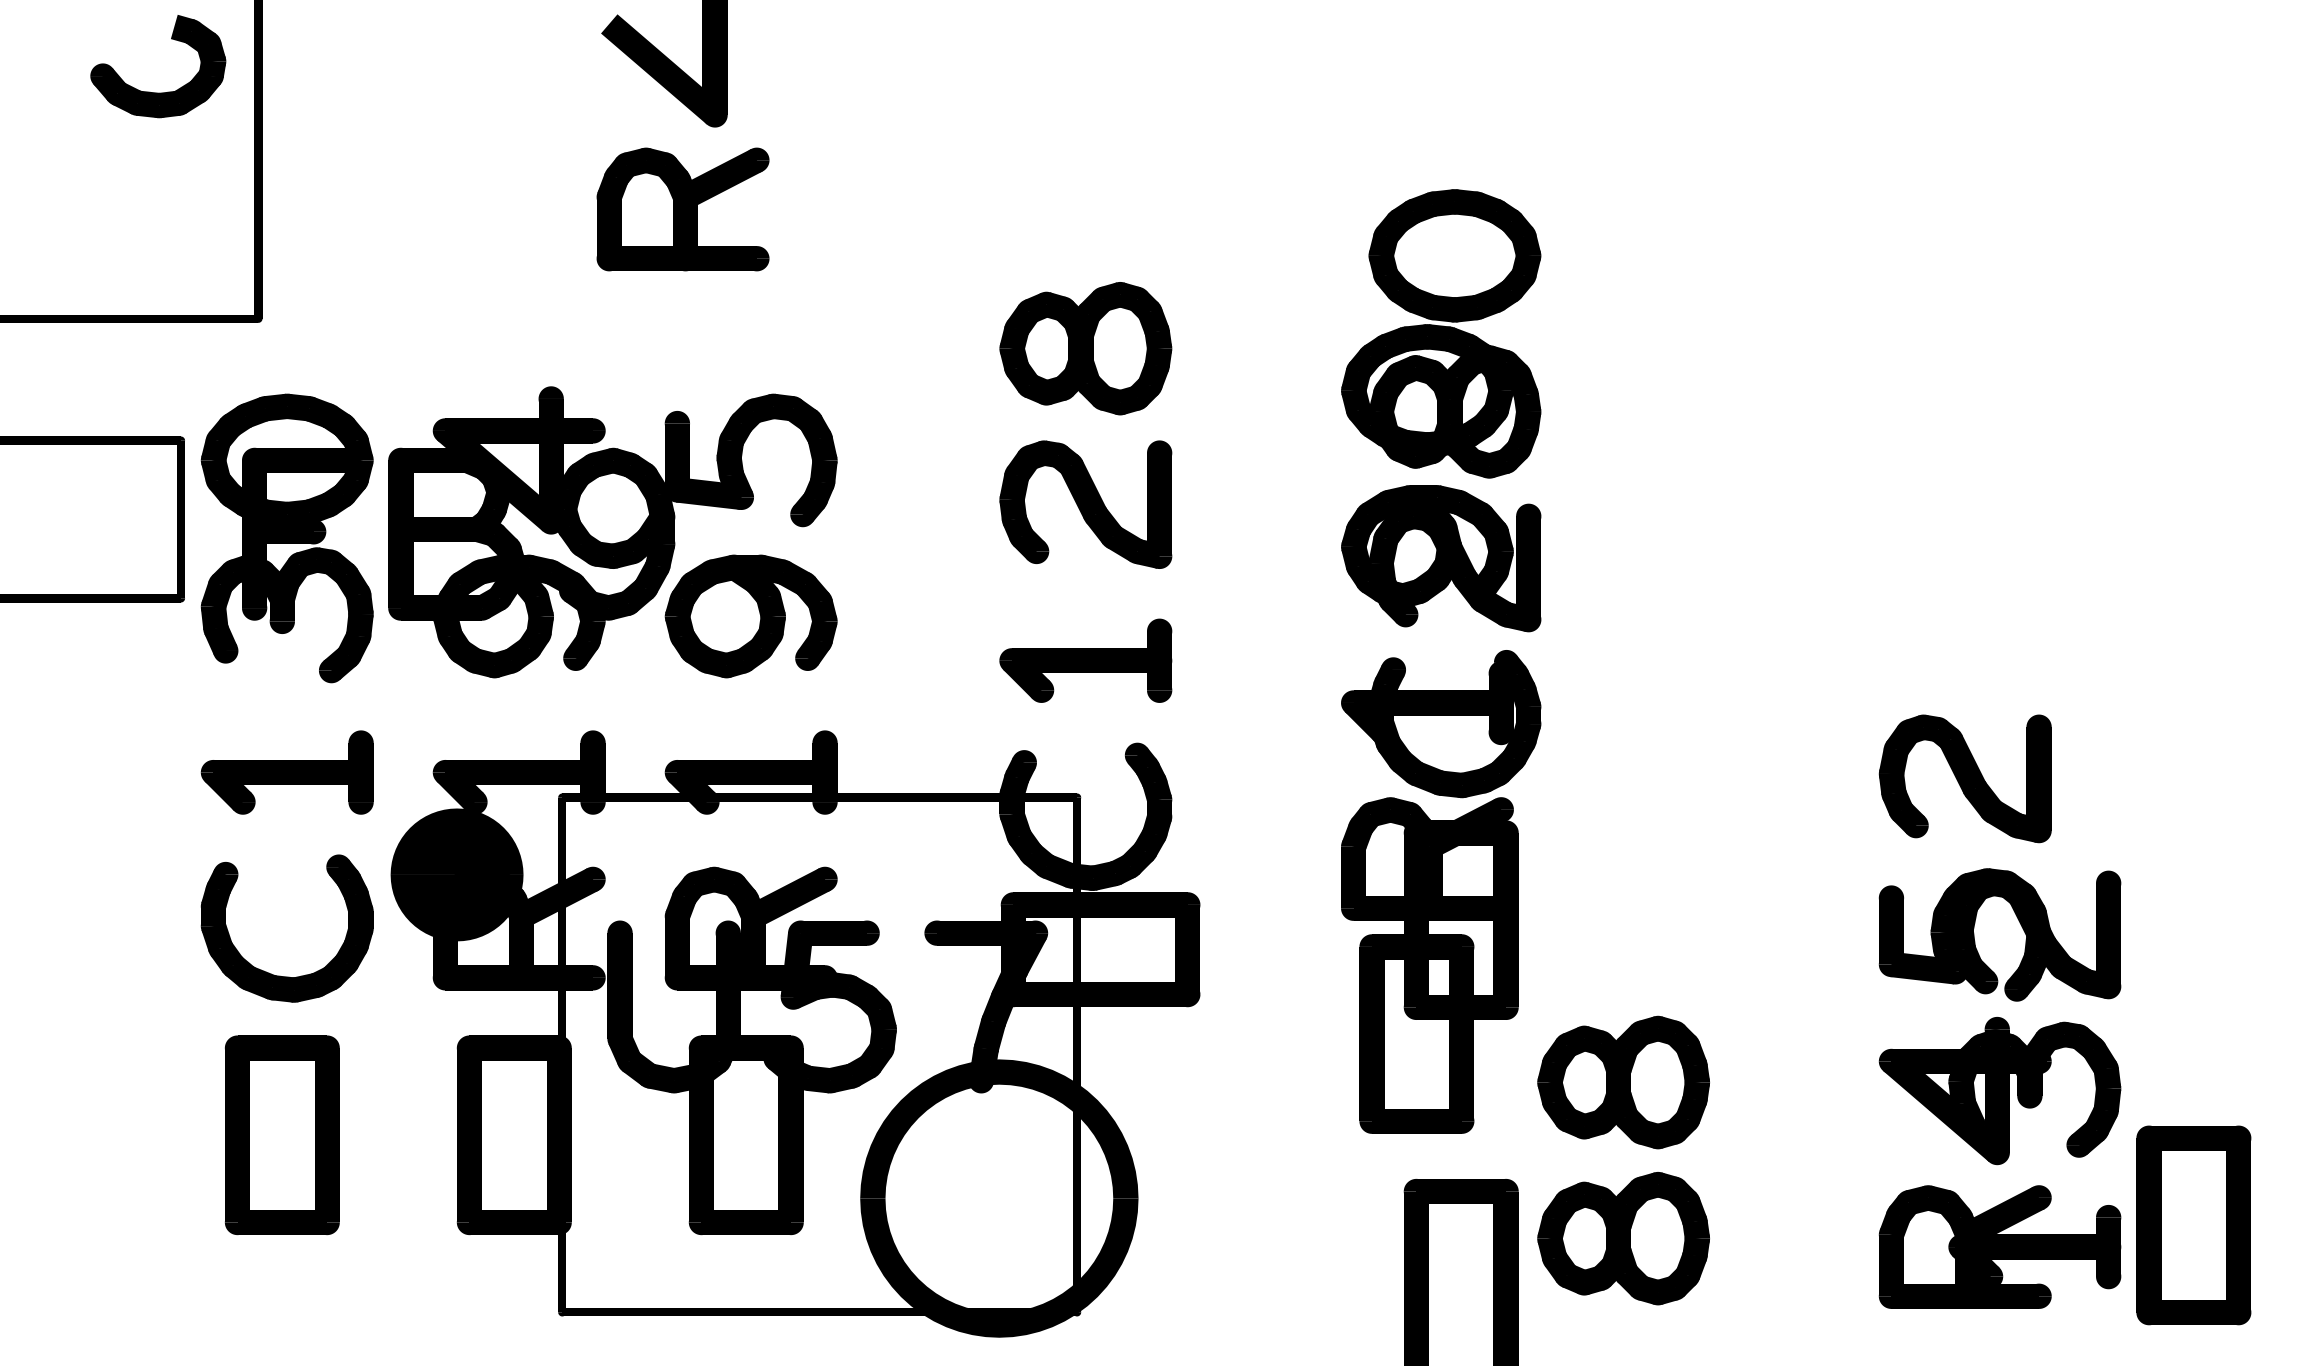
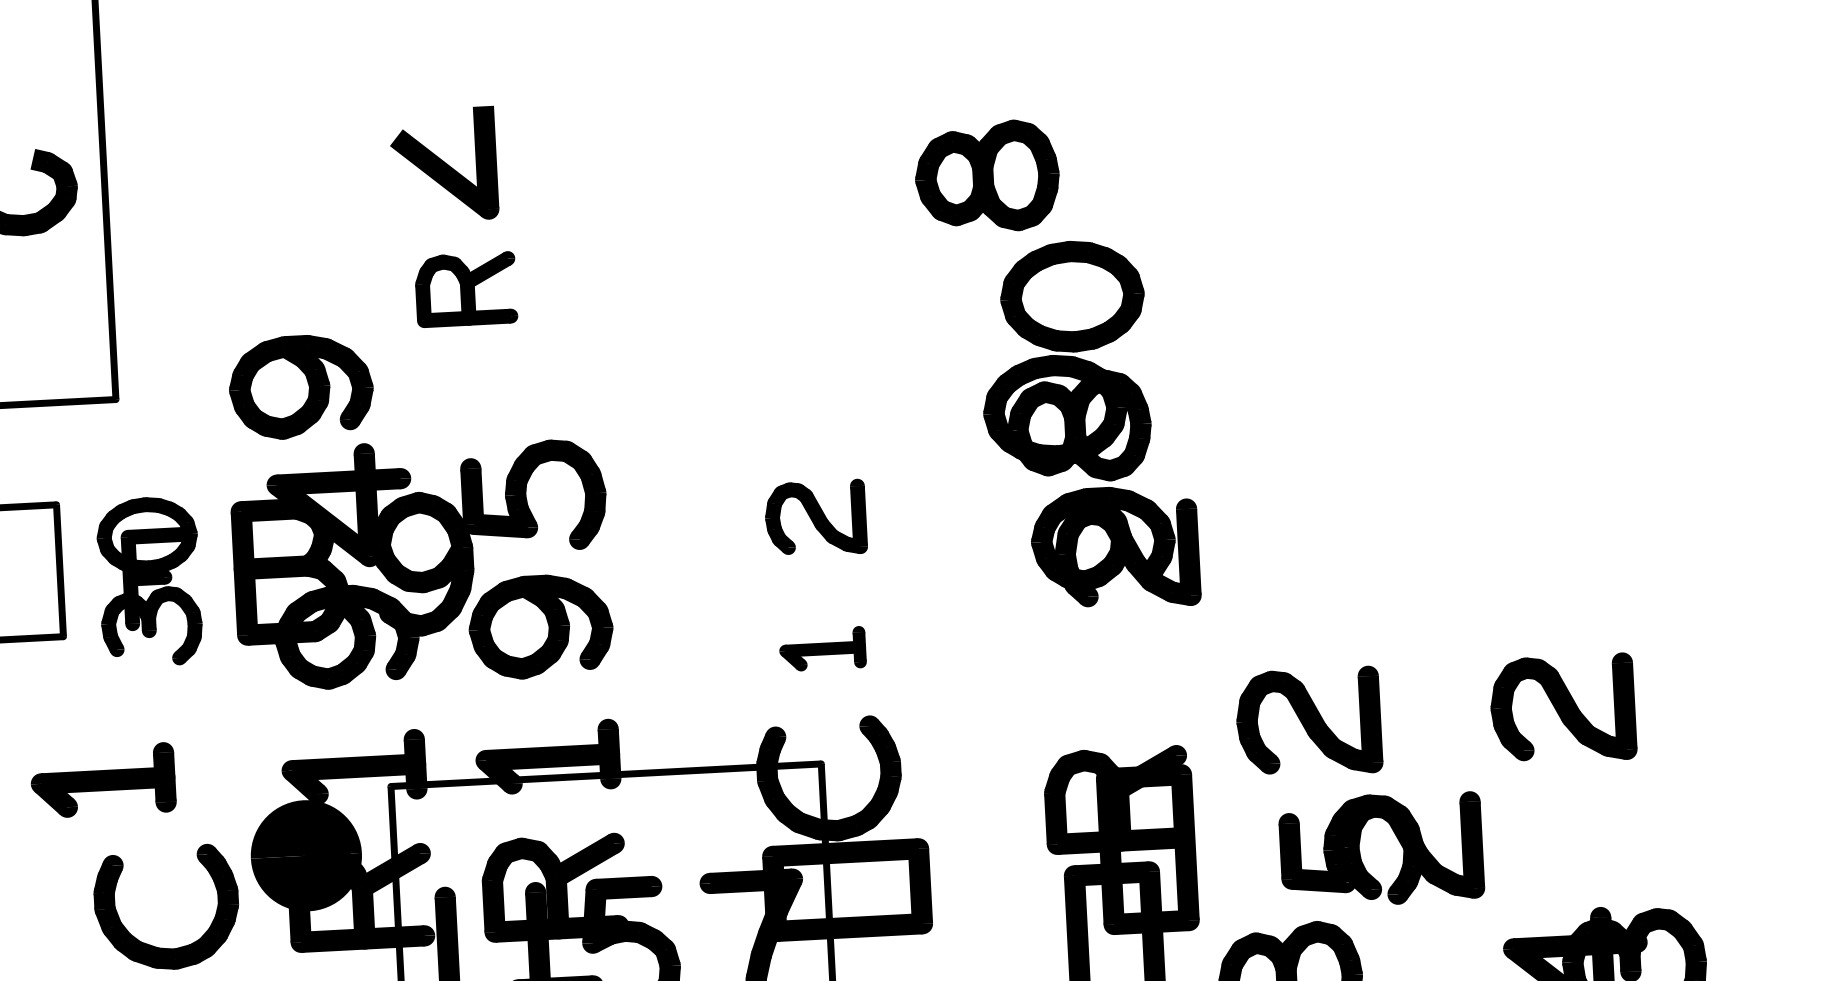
part: (682, 209) -> (465, 289), size x0.7
part: (479, 315) -> (300, 387), added
part: (1441, 333) -> (1064, 362), moved
part: (1085, 348) -> (987, 176), moved
part: (1085, 504) -> (815, 518), size x0.7
part: (286, 538) -> (149, 582), size x0.7
part: (1085, 660) -> (822, 648), size x0.6
part: (1441, 724) -> (1122, 686), removed
part: (286, 772) -> (102, 780), moved
part: (1660, 778) -> (1308, 722), added
part: (2019, 923) -> (1397, 839), moved

